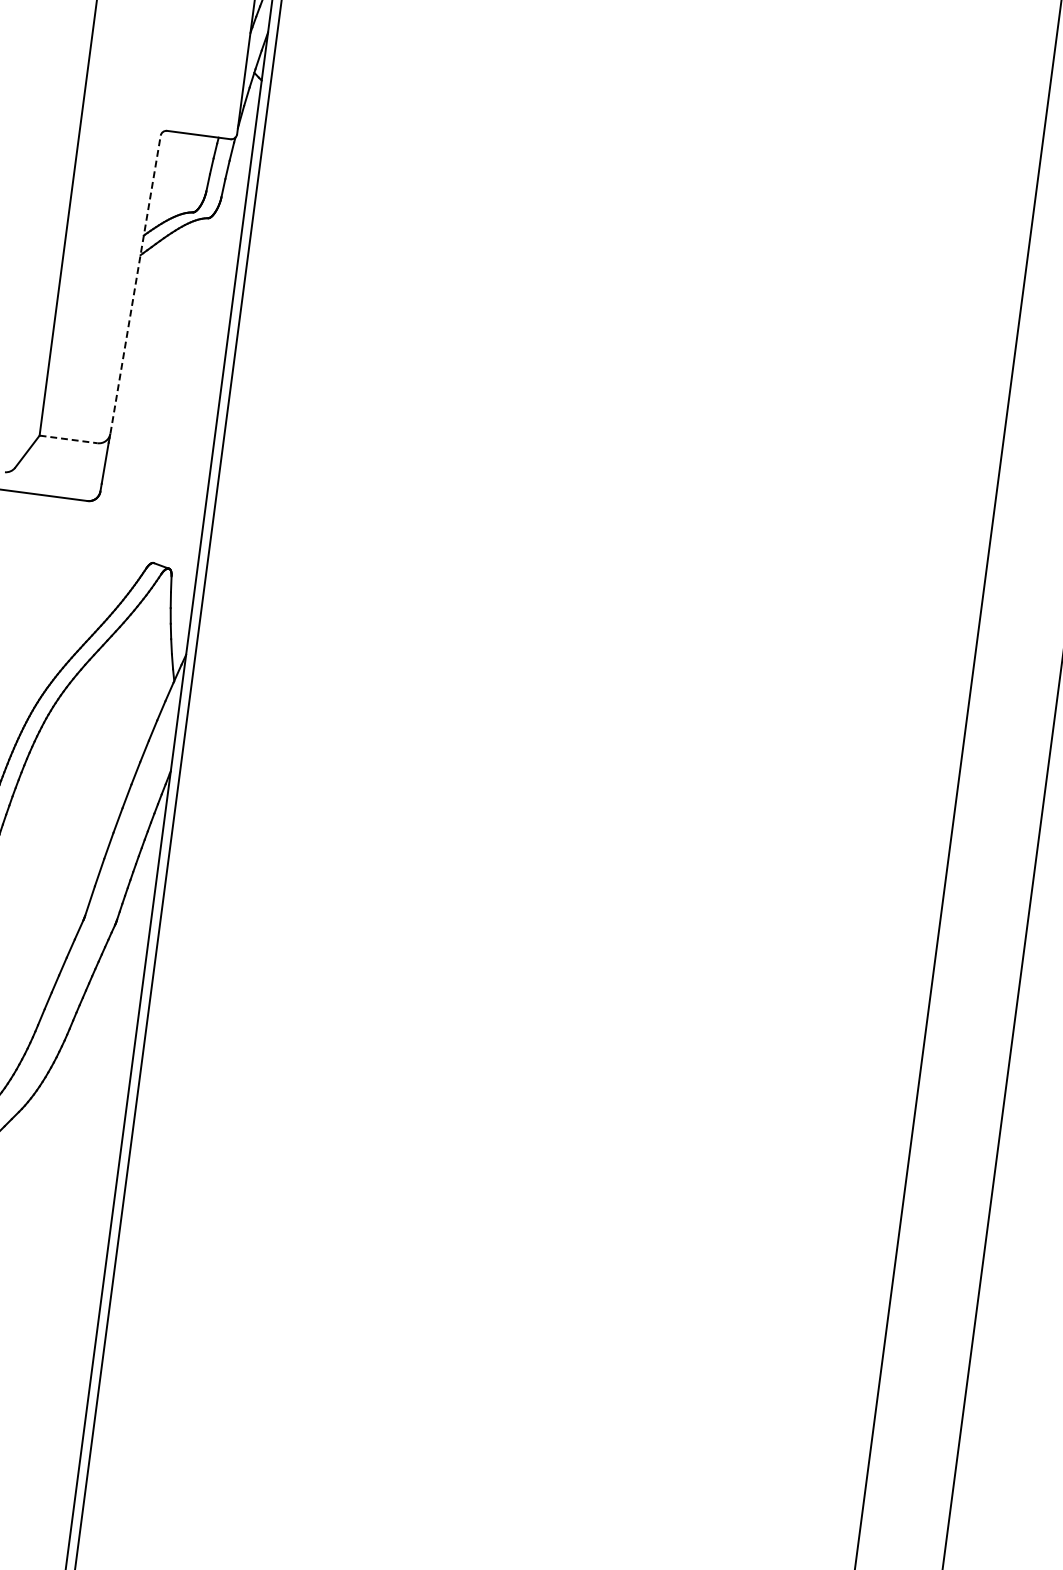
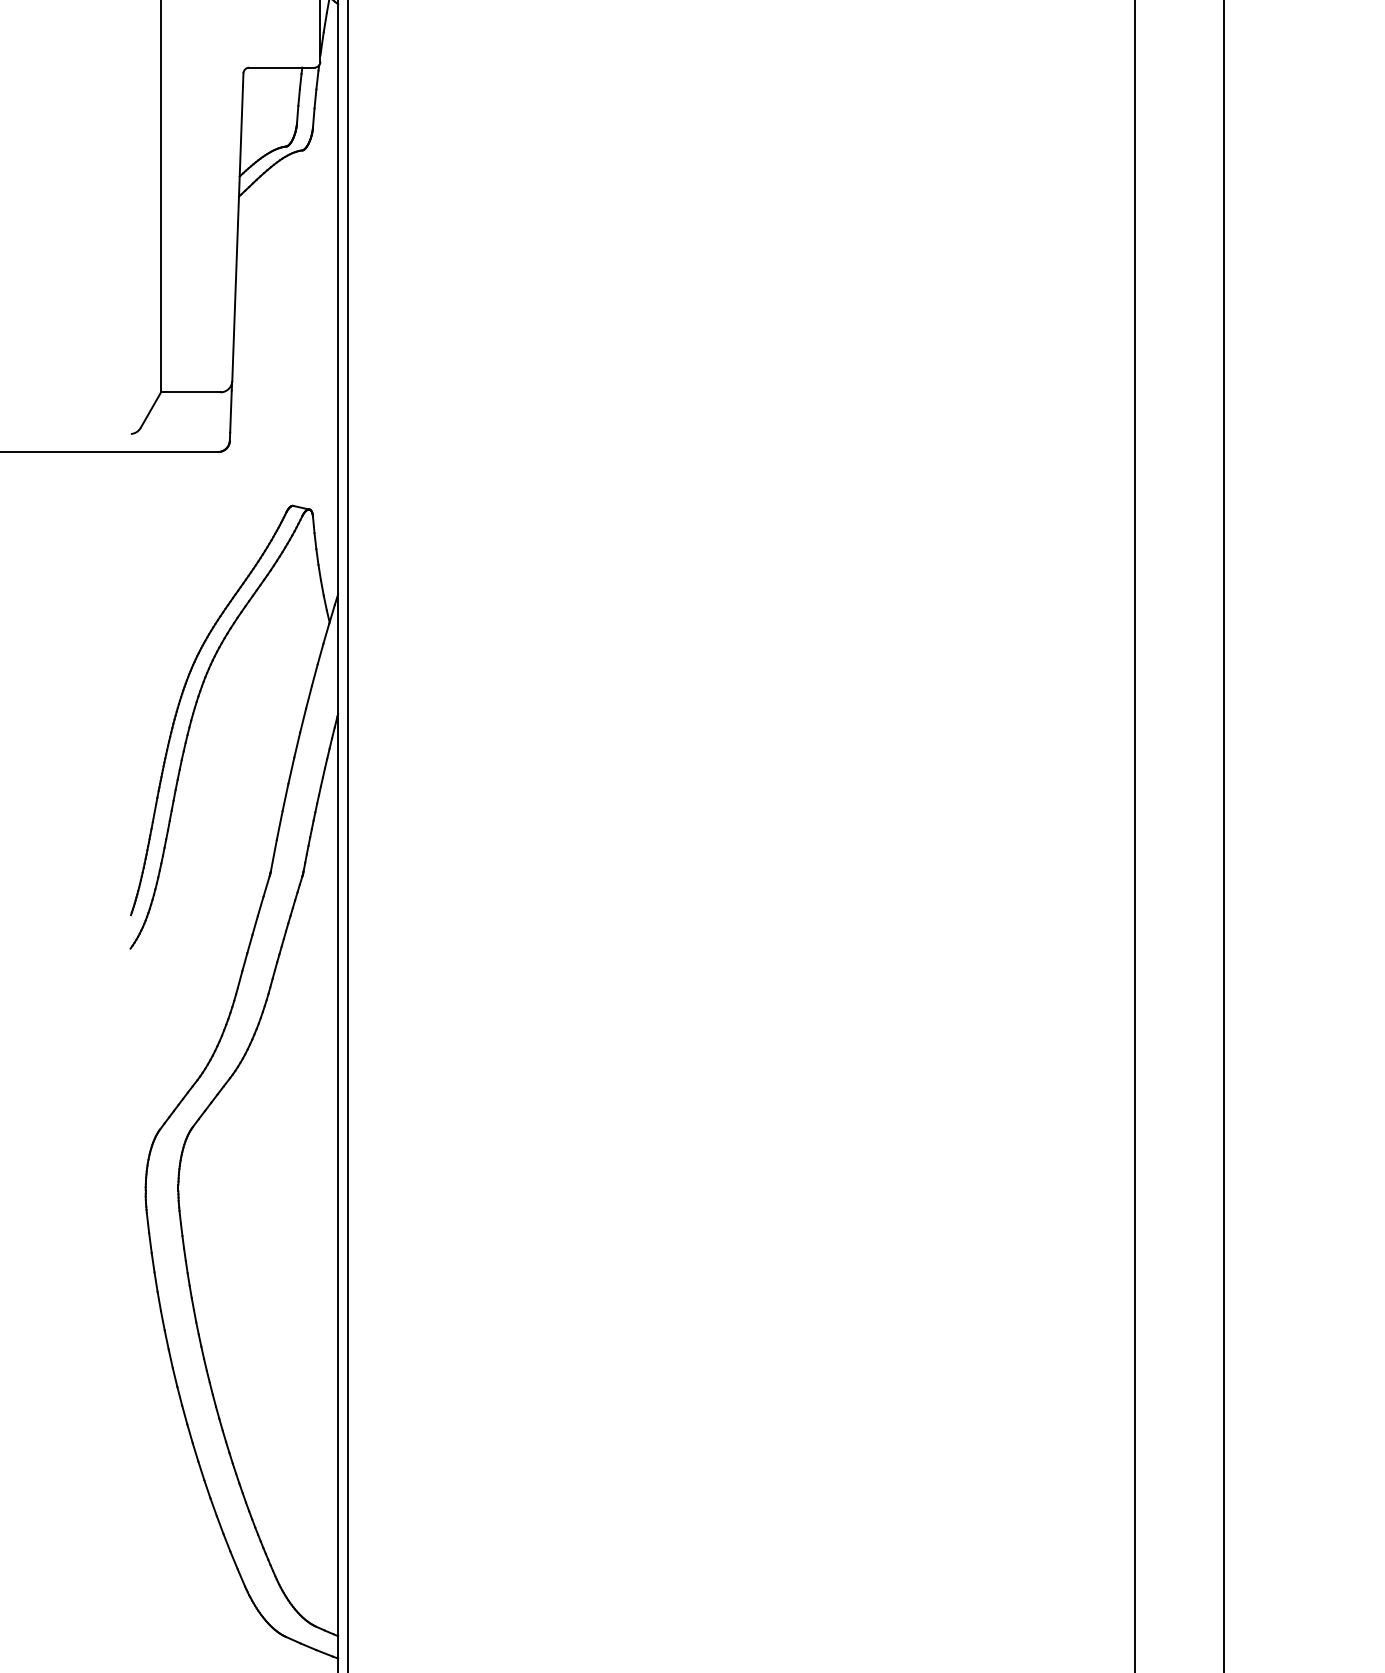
line: (135, 284) -> (237, 227), dashed -> solid
line: (68, 439) -> (190, 392), dashed -> solid

